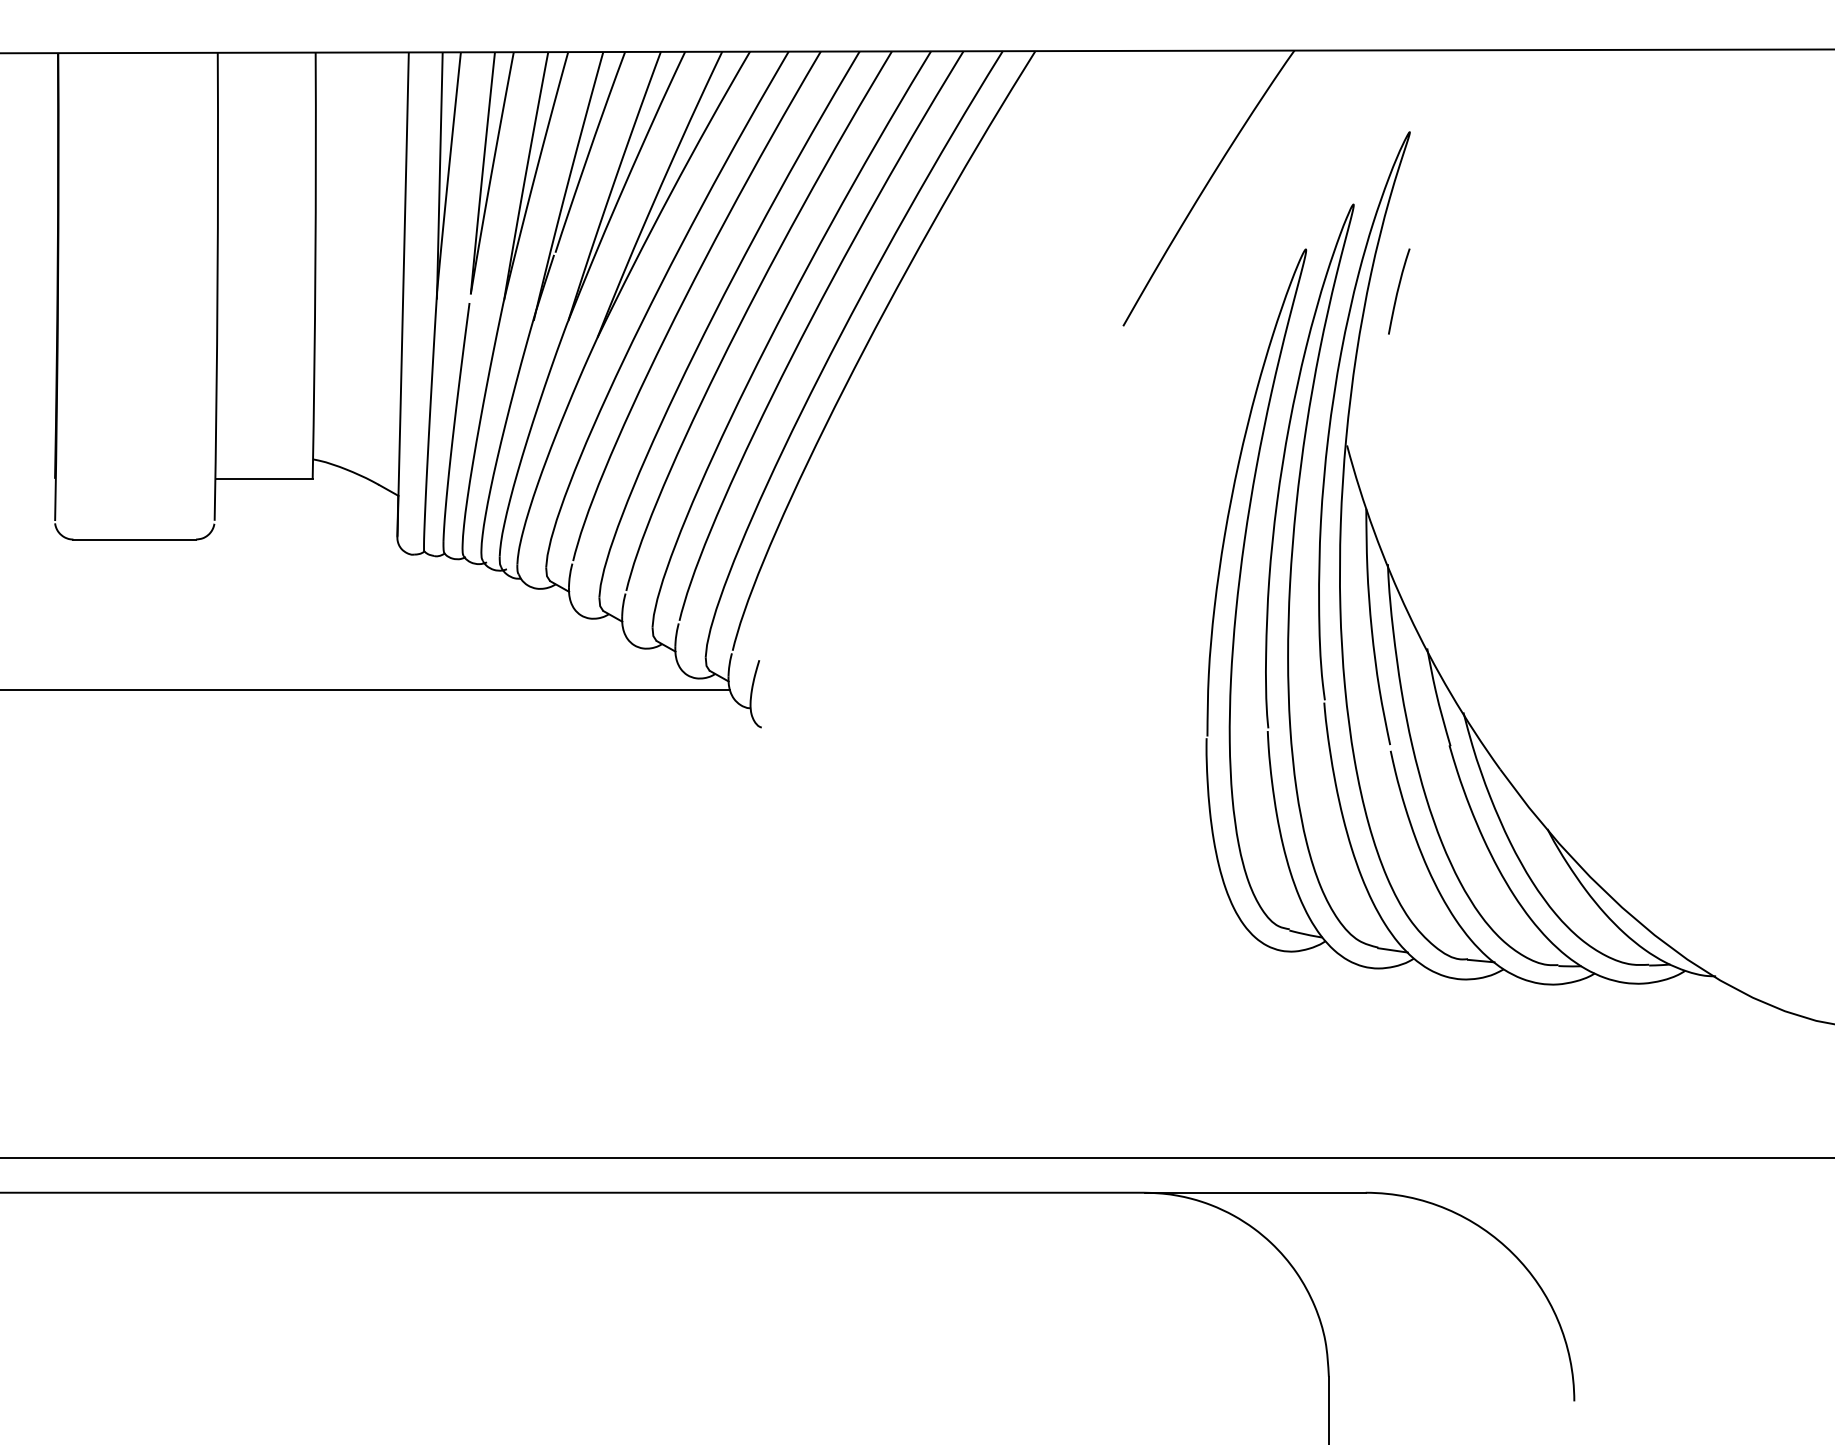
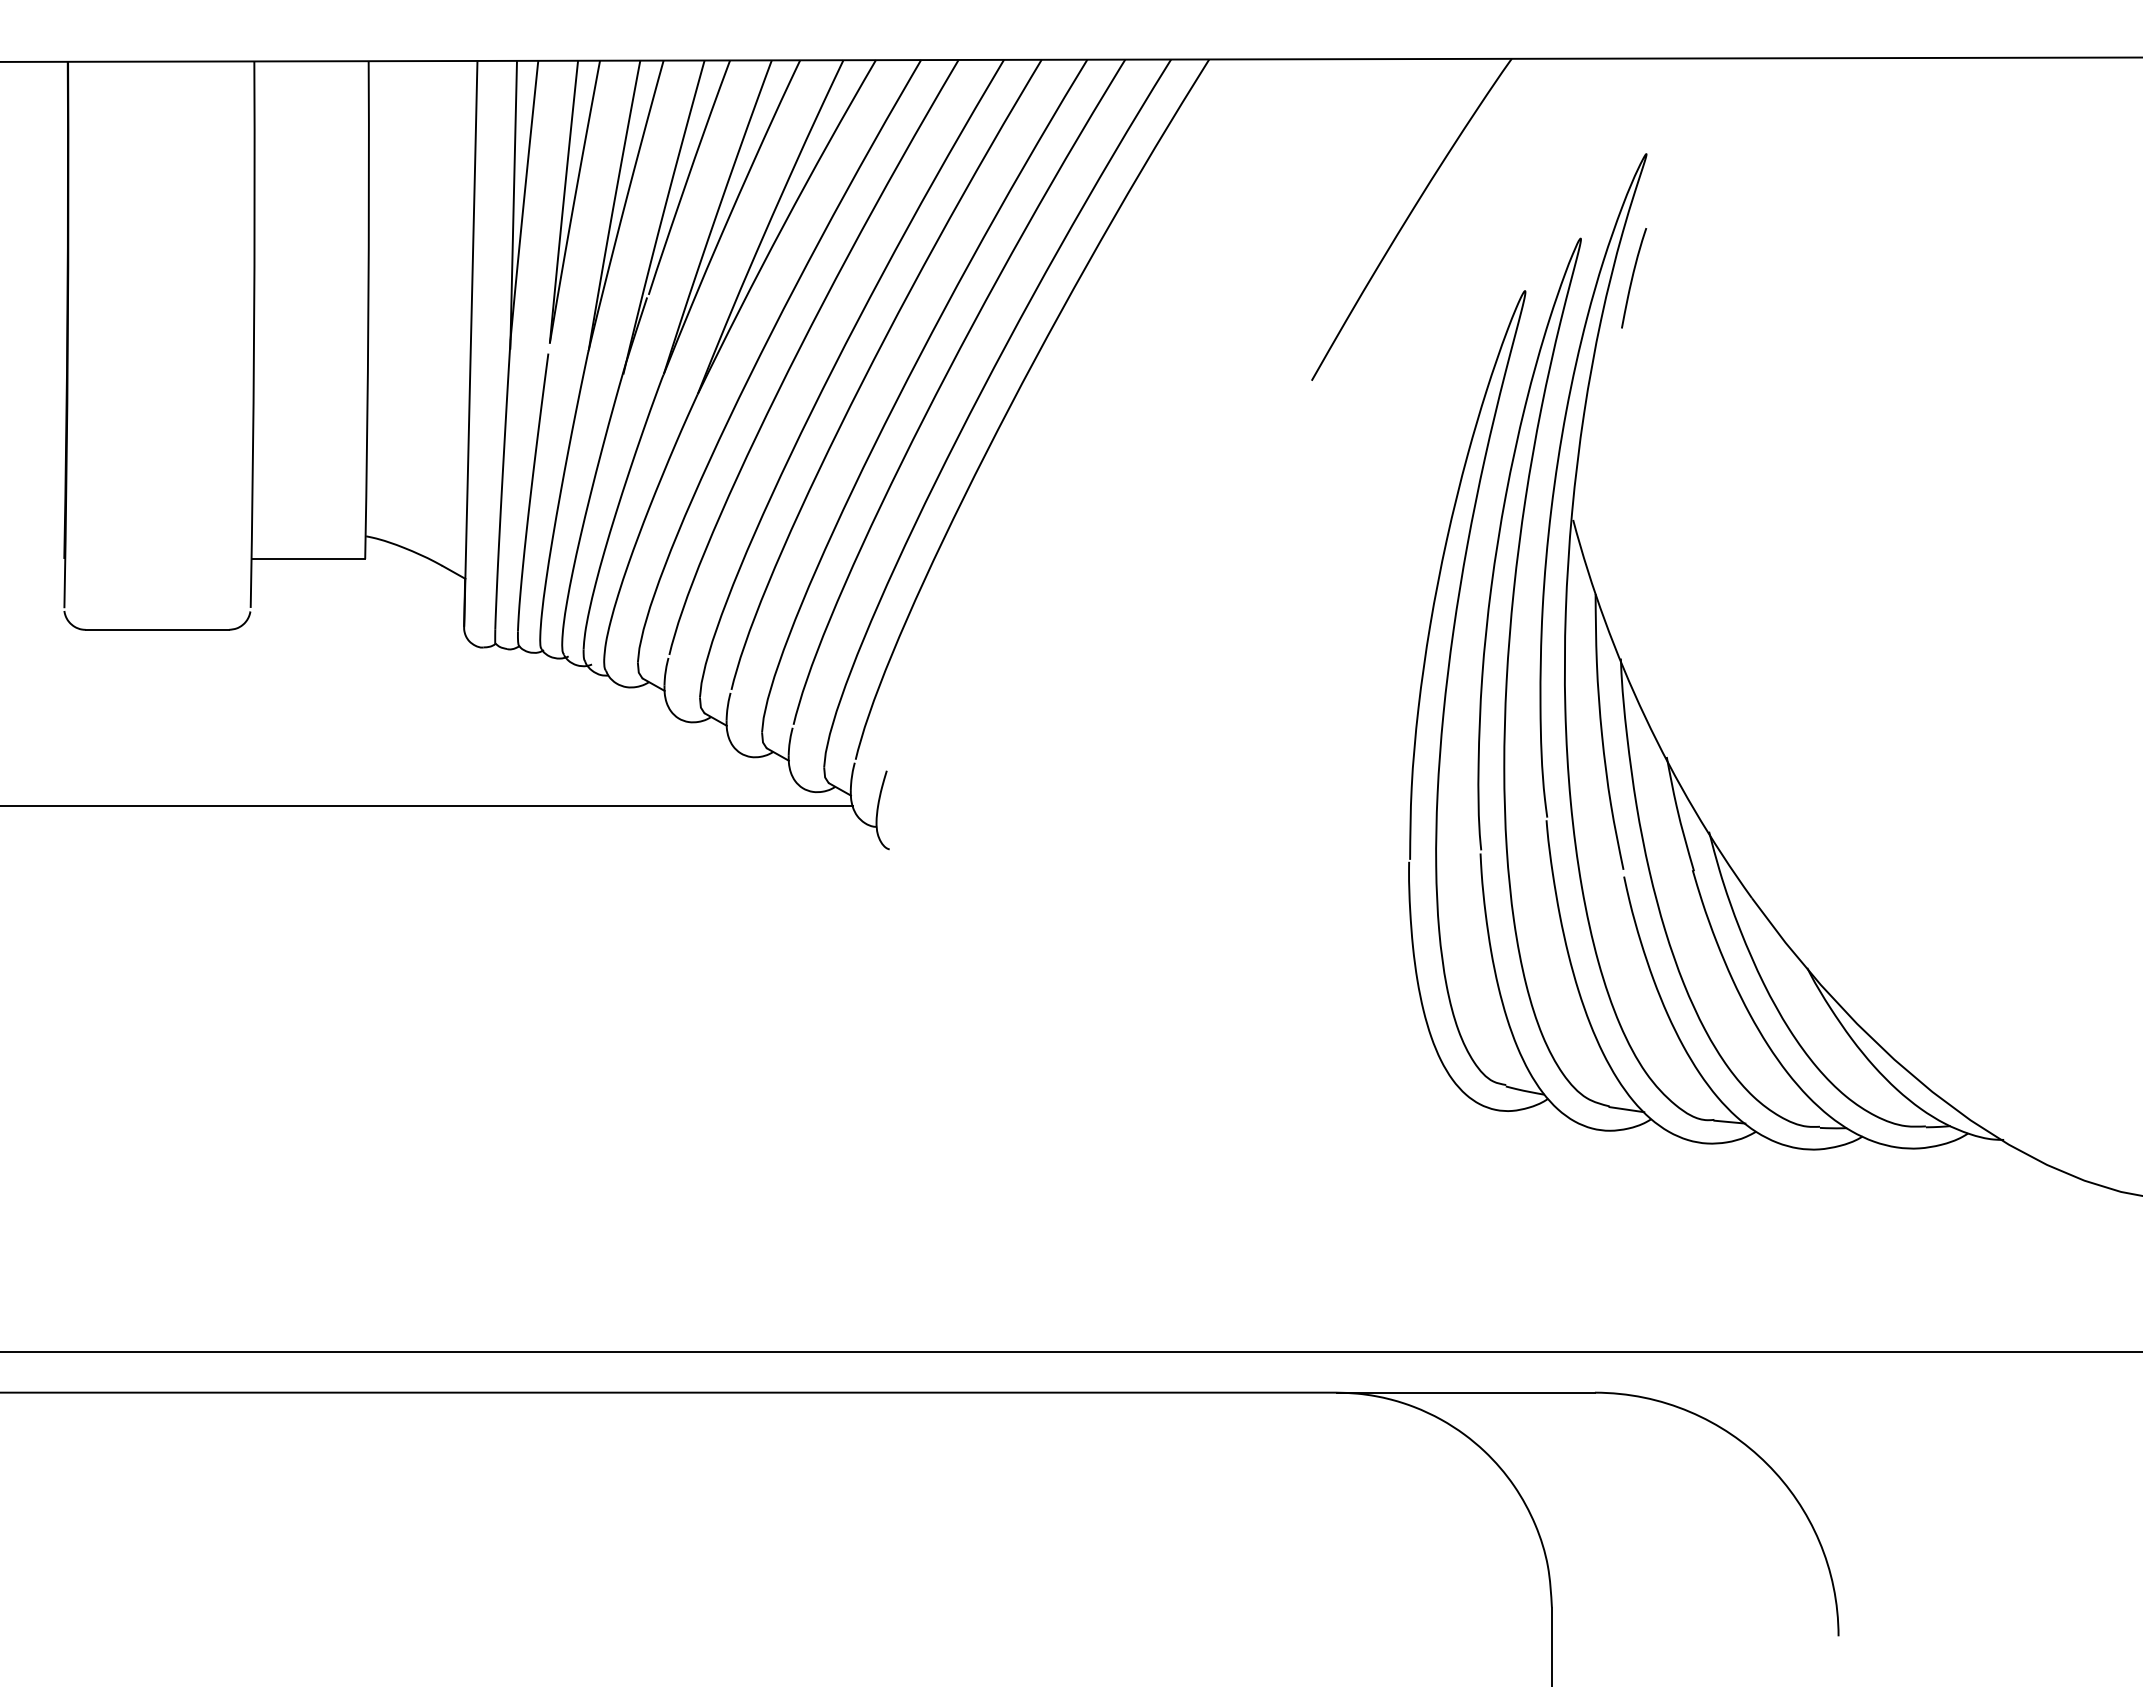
curve: (1398, 291) -> (1633, 278), moved

